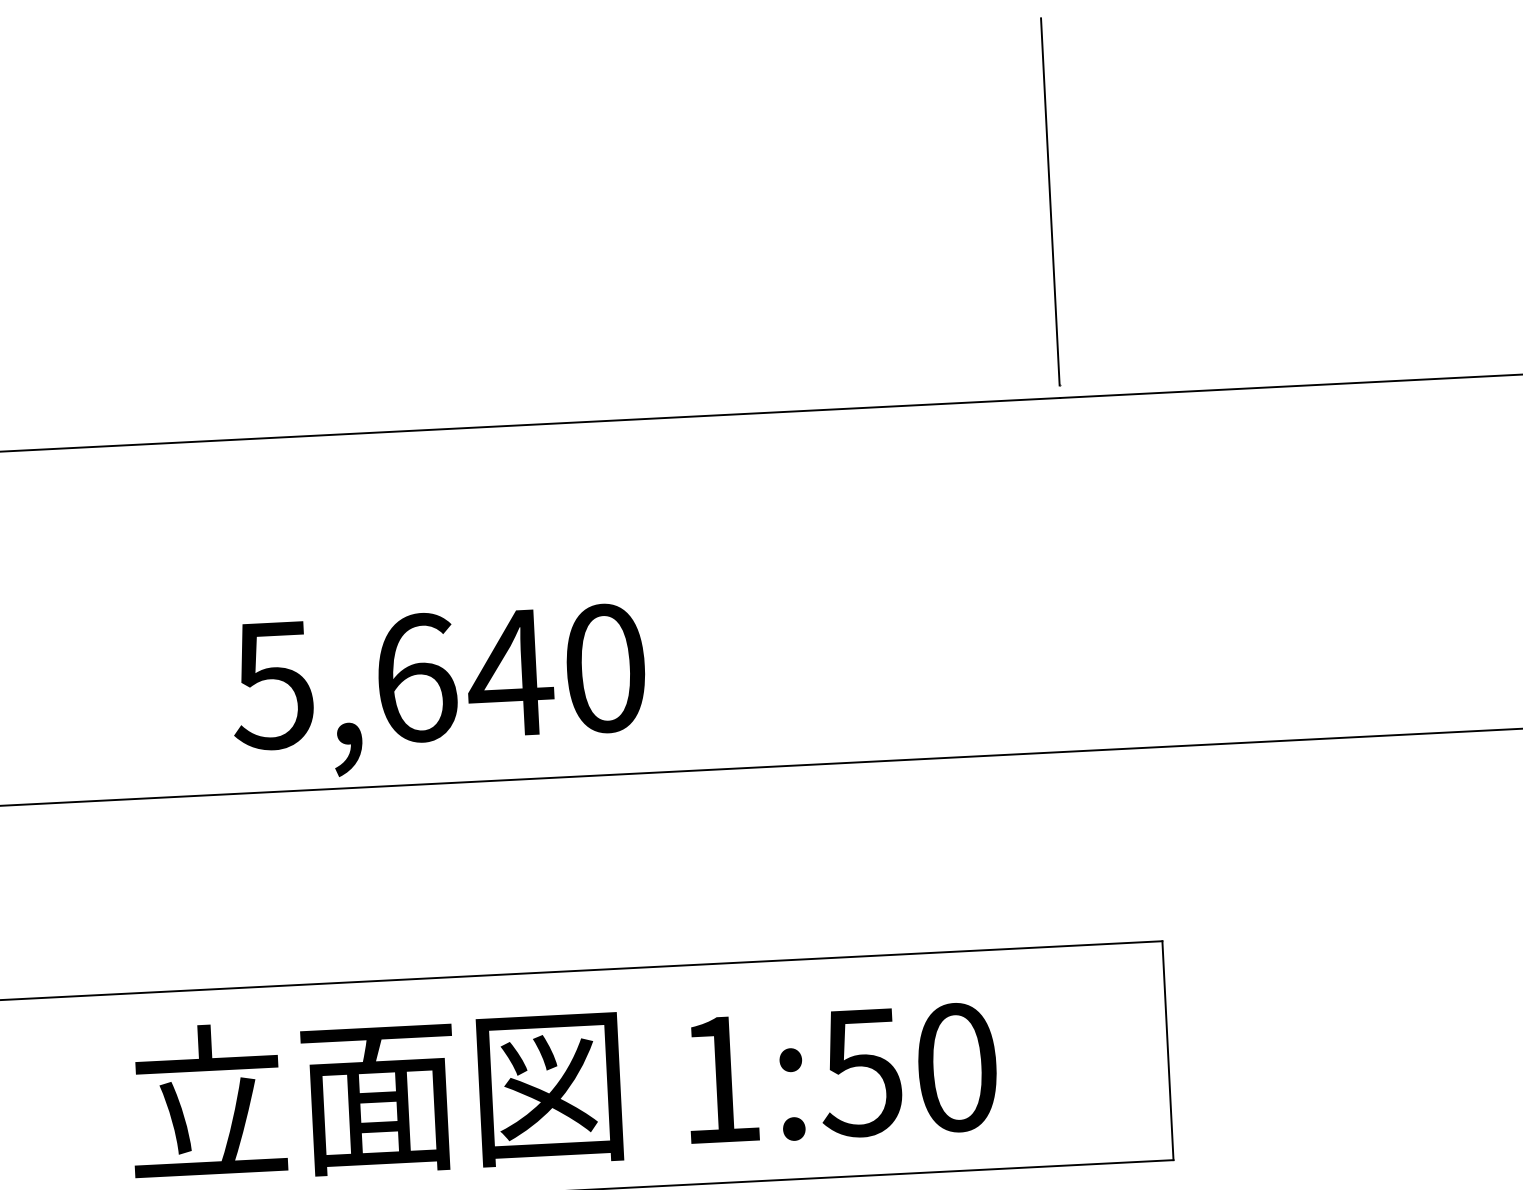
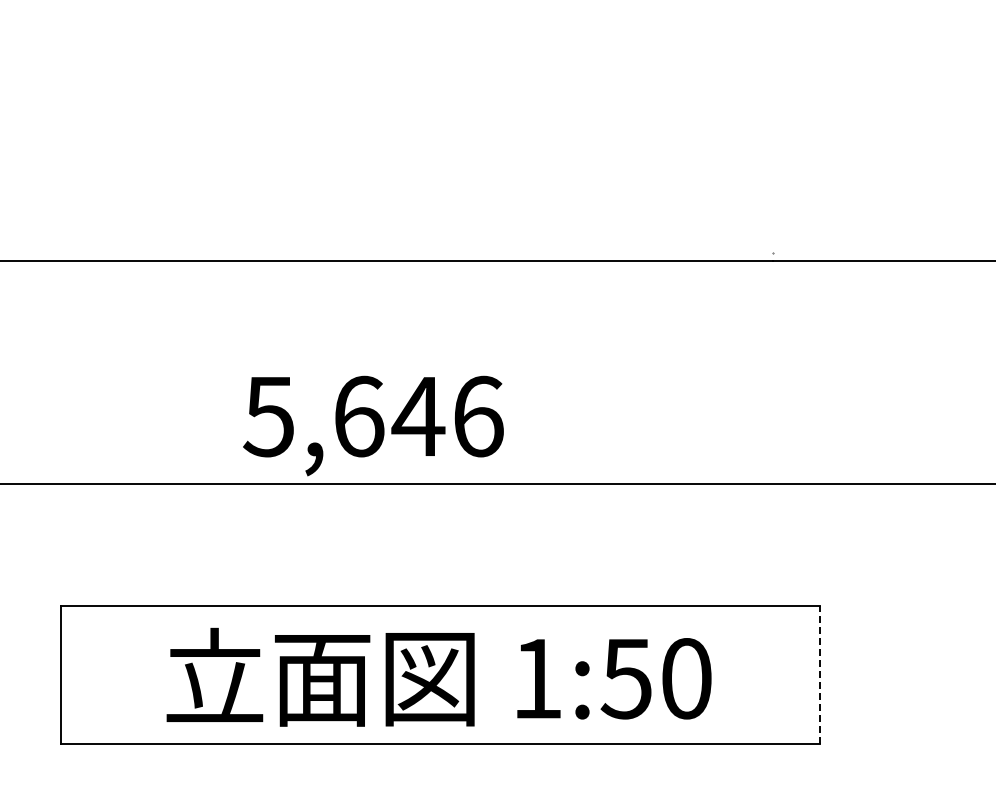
line: (1049, 202) -> (772, 137), removed
text: (605, 668) -> (478, 416), 5,640 -> 5,646
line: (1167, 1050) -> (819, 674), solid -> dashed

